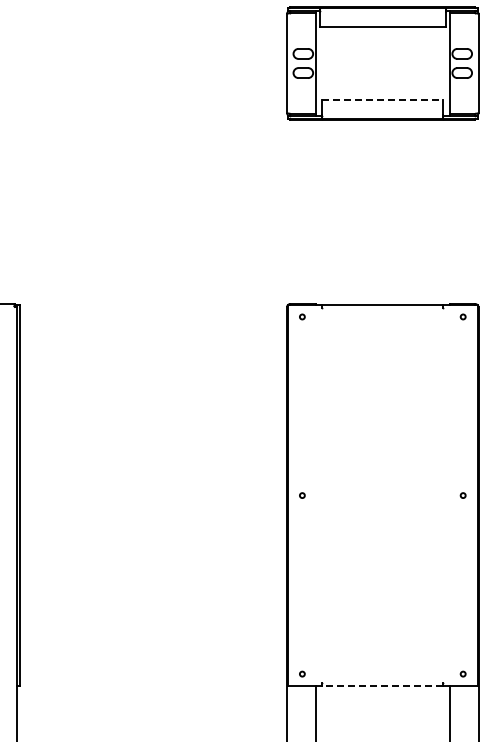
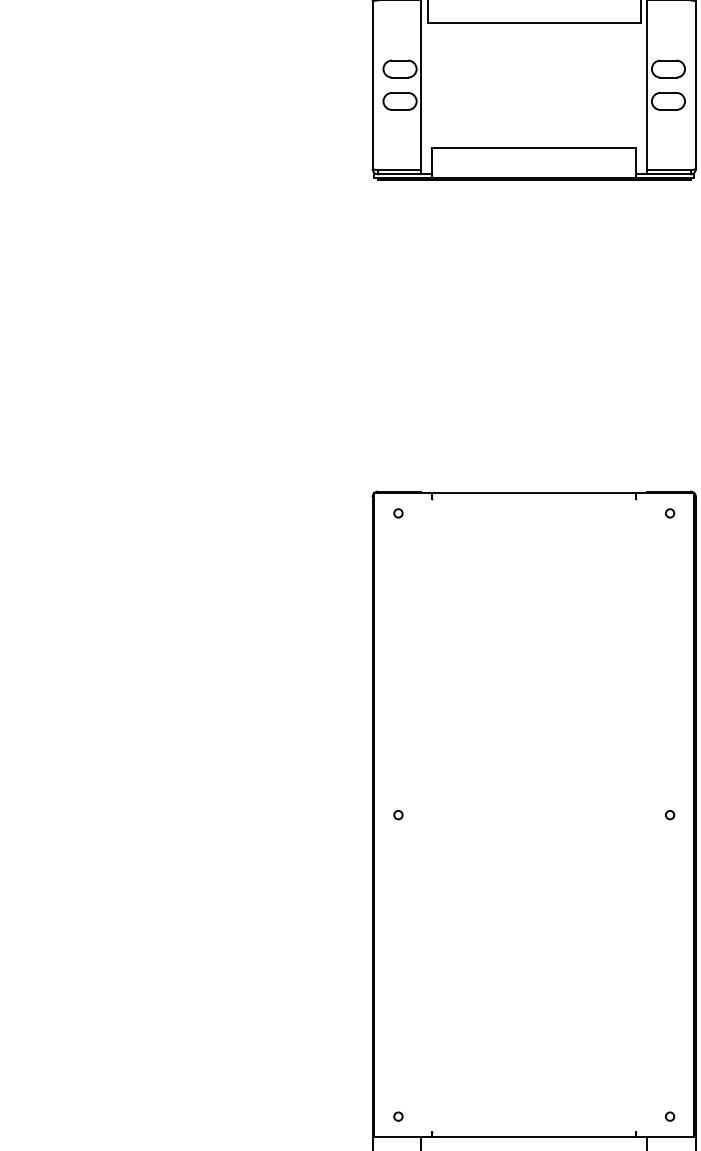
line: (383, 100) -> (535, 147), dashed -> solid
line: (382, 686) -> (533, 1137), dashed -> solid

